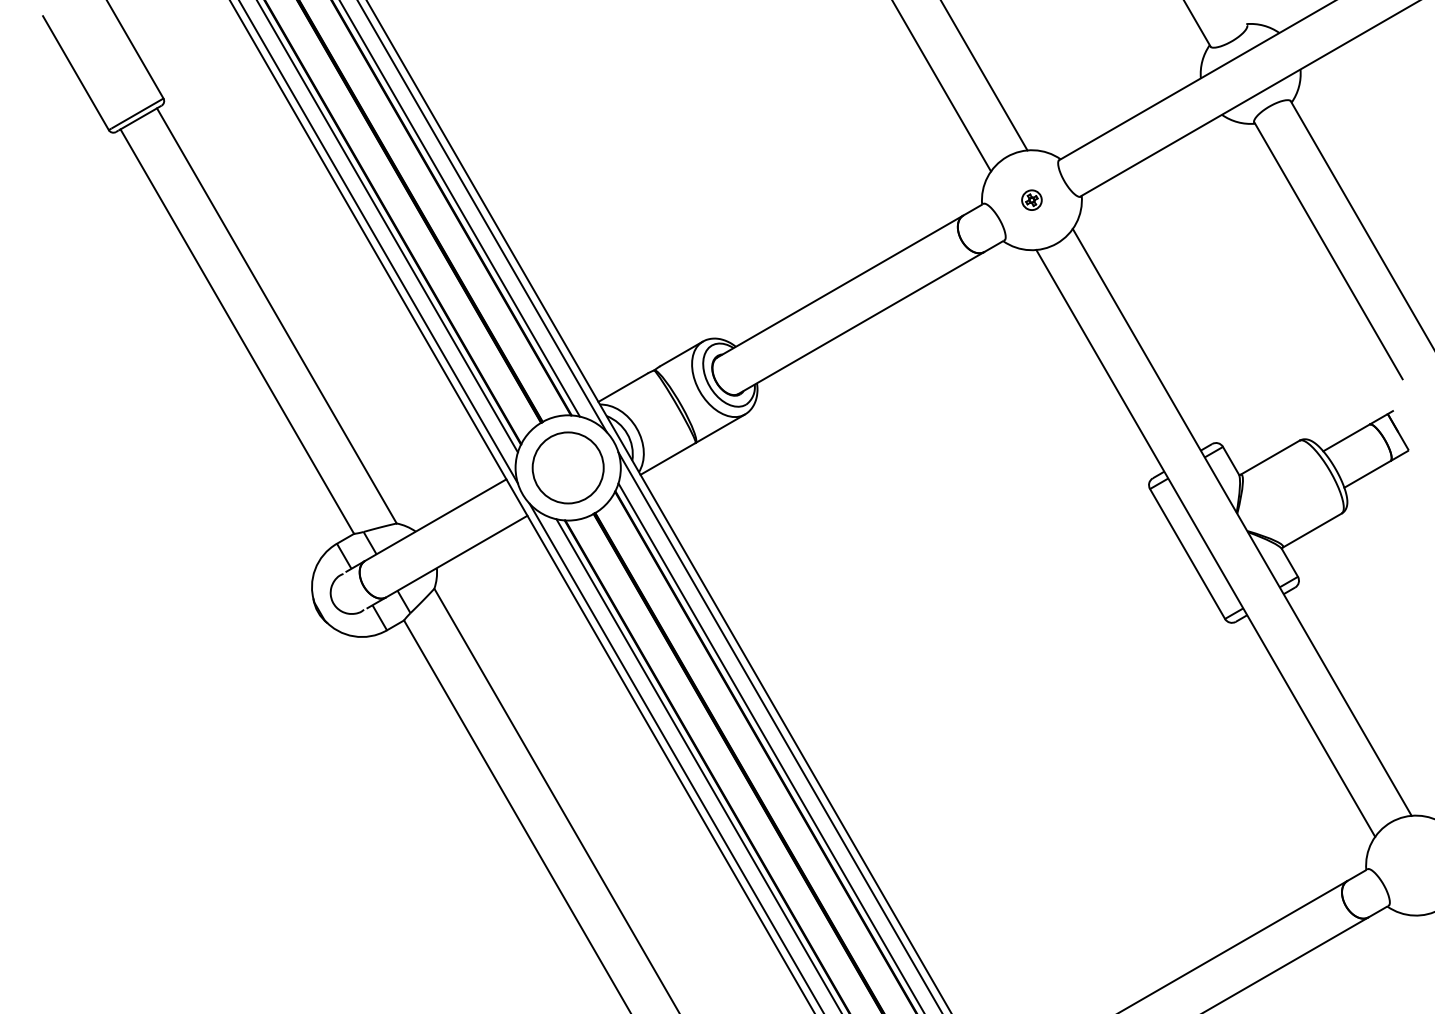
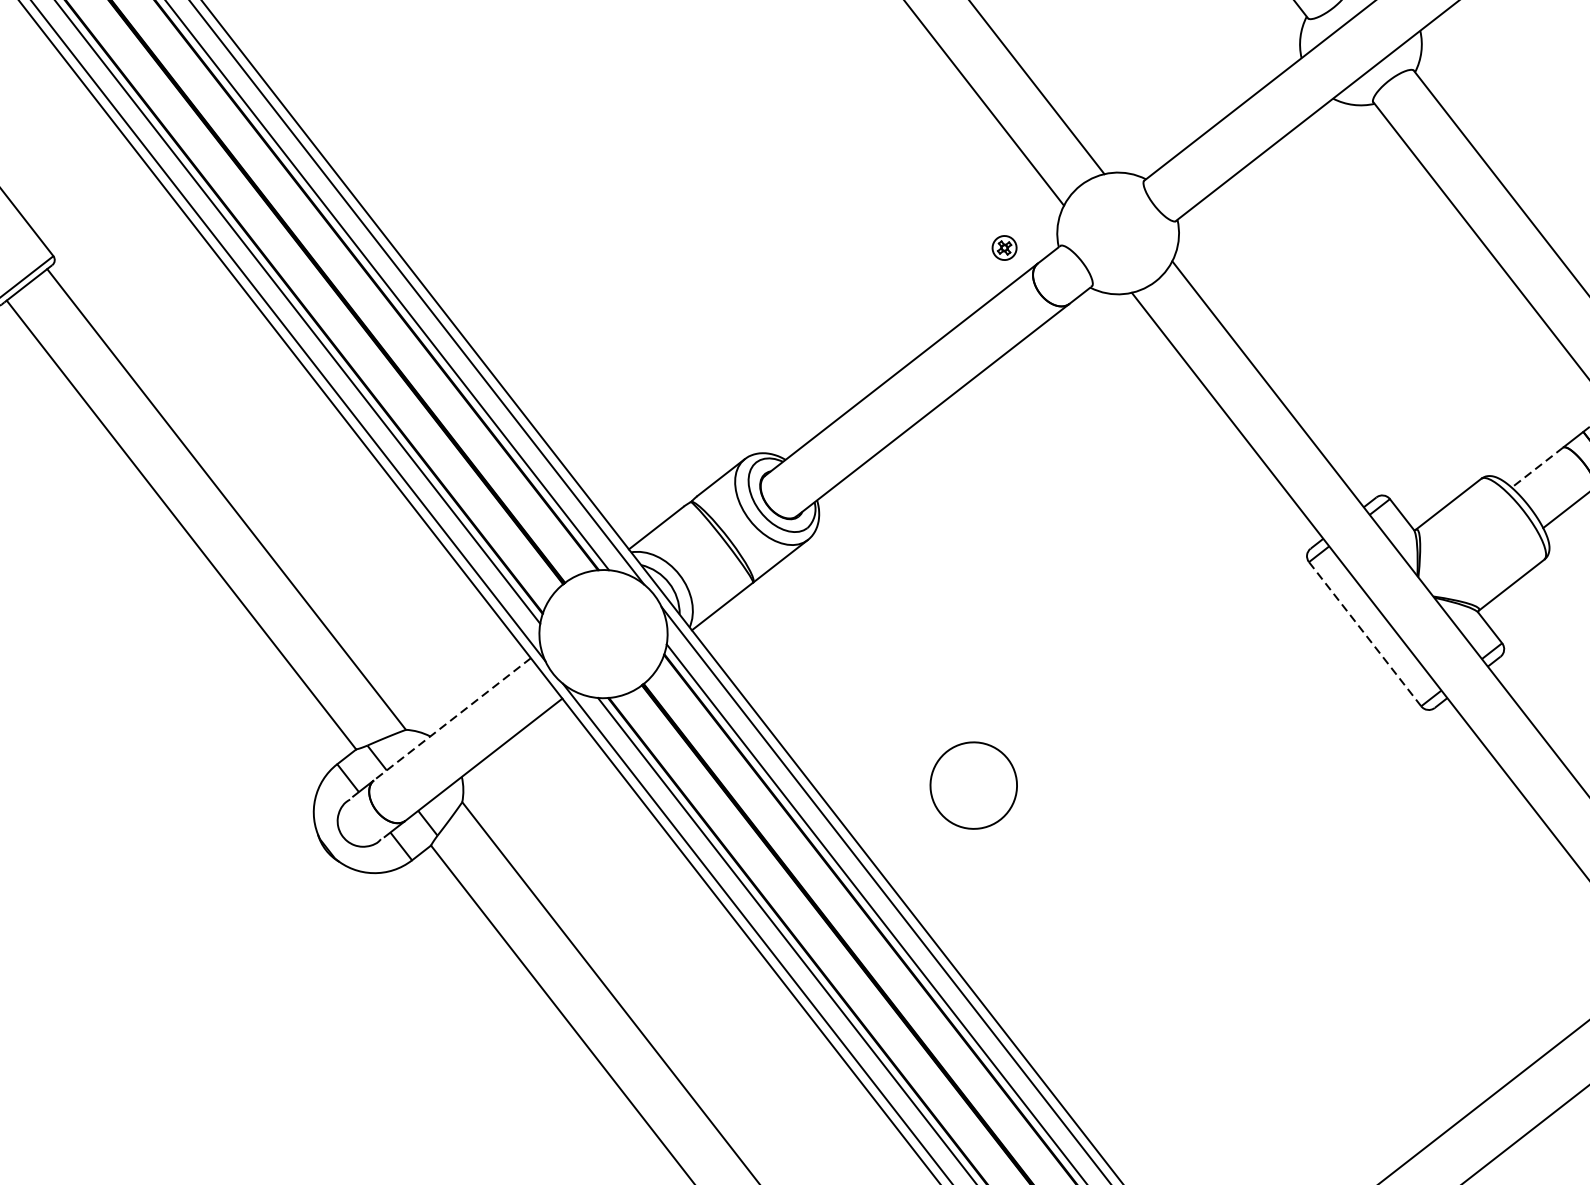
part: (1031, 199) -> (1003, 247), moved
line: (1346, 437) -> (1537, 467), solid -> dashed
circle: (567, 467) -> (972, 785), moved
line: (435, 520) -> (452, 719), solid -> dashed
line: (1187, 553) -> (1364, 633), solid -> dashed

